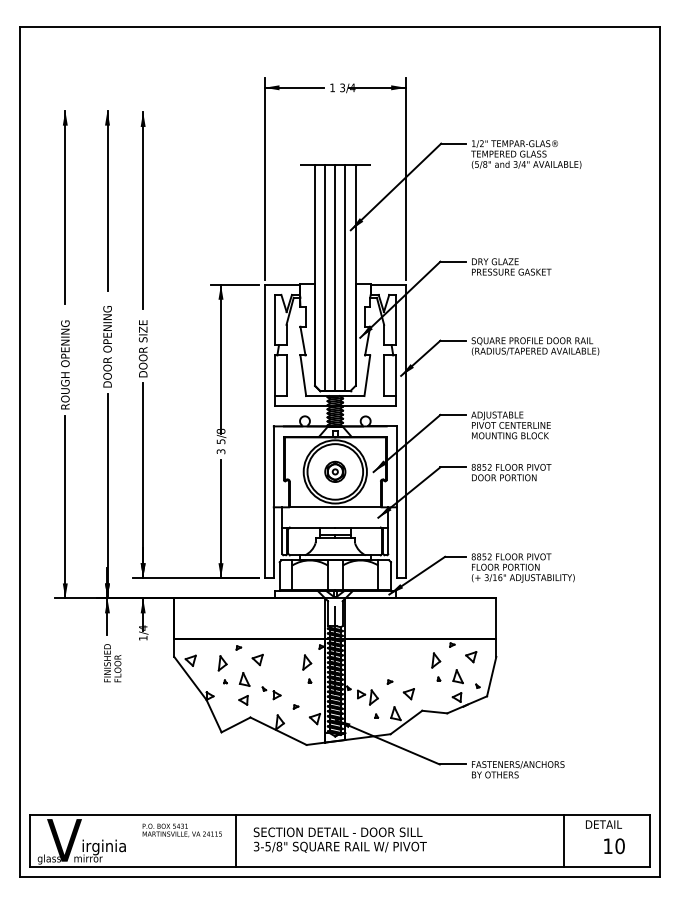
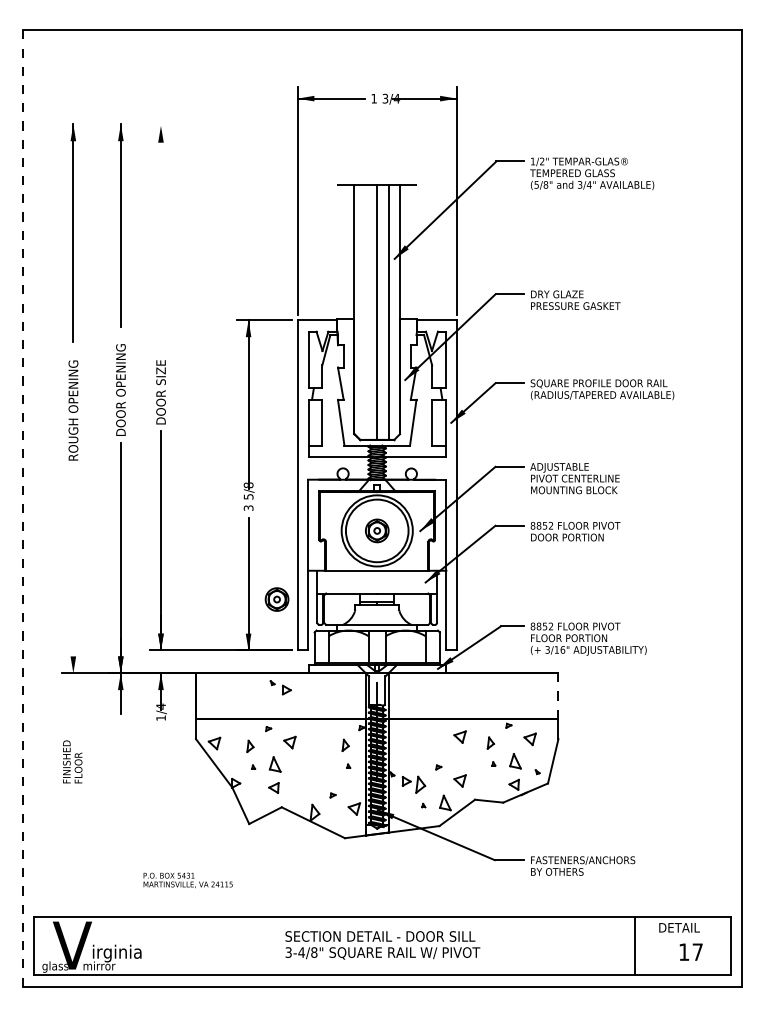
line: (143, 210) -> (161, 236), removed
line: (325, 277) -> (366, 312), removed
line: (20, 452) -> (22, 509), solid -> dashed
line: (65, 506) -> (73, 569), removed
part: (246, 532) -> (277, 599), added
line: (496, 618) -> (558, 695), solid -> dashed
part: (408, 655) -> (459, 737), added
part: (436, 660) -> (491, 743), size x0.7
part: (307, 662) -> (345, 745), size x0.7
text: (112, 663) -> (72, 762), moved
part: (222, 663) -> (250, 746), size x0.7
part: (271, 693) -> (280, 688), moved
text: (181, 830) -> (187, 880), moved
line: (236, 840) -> (266, 945), removed
text: (268, 846) -> (302, 952), 3-5/8" -> 3-4/8"
text: (619, 846) -> (697, 952), 10 -> 17

